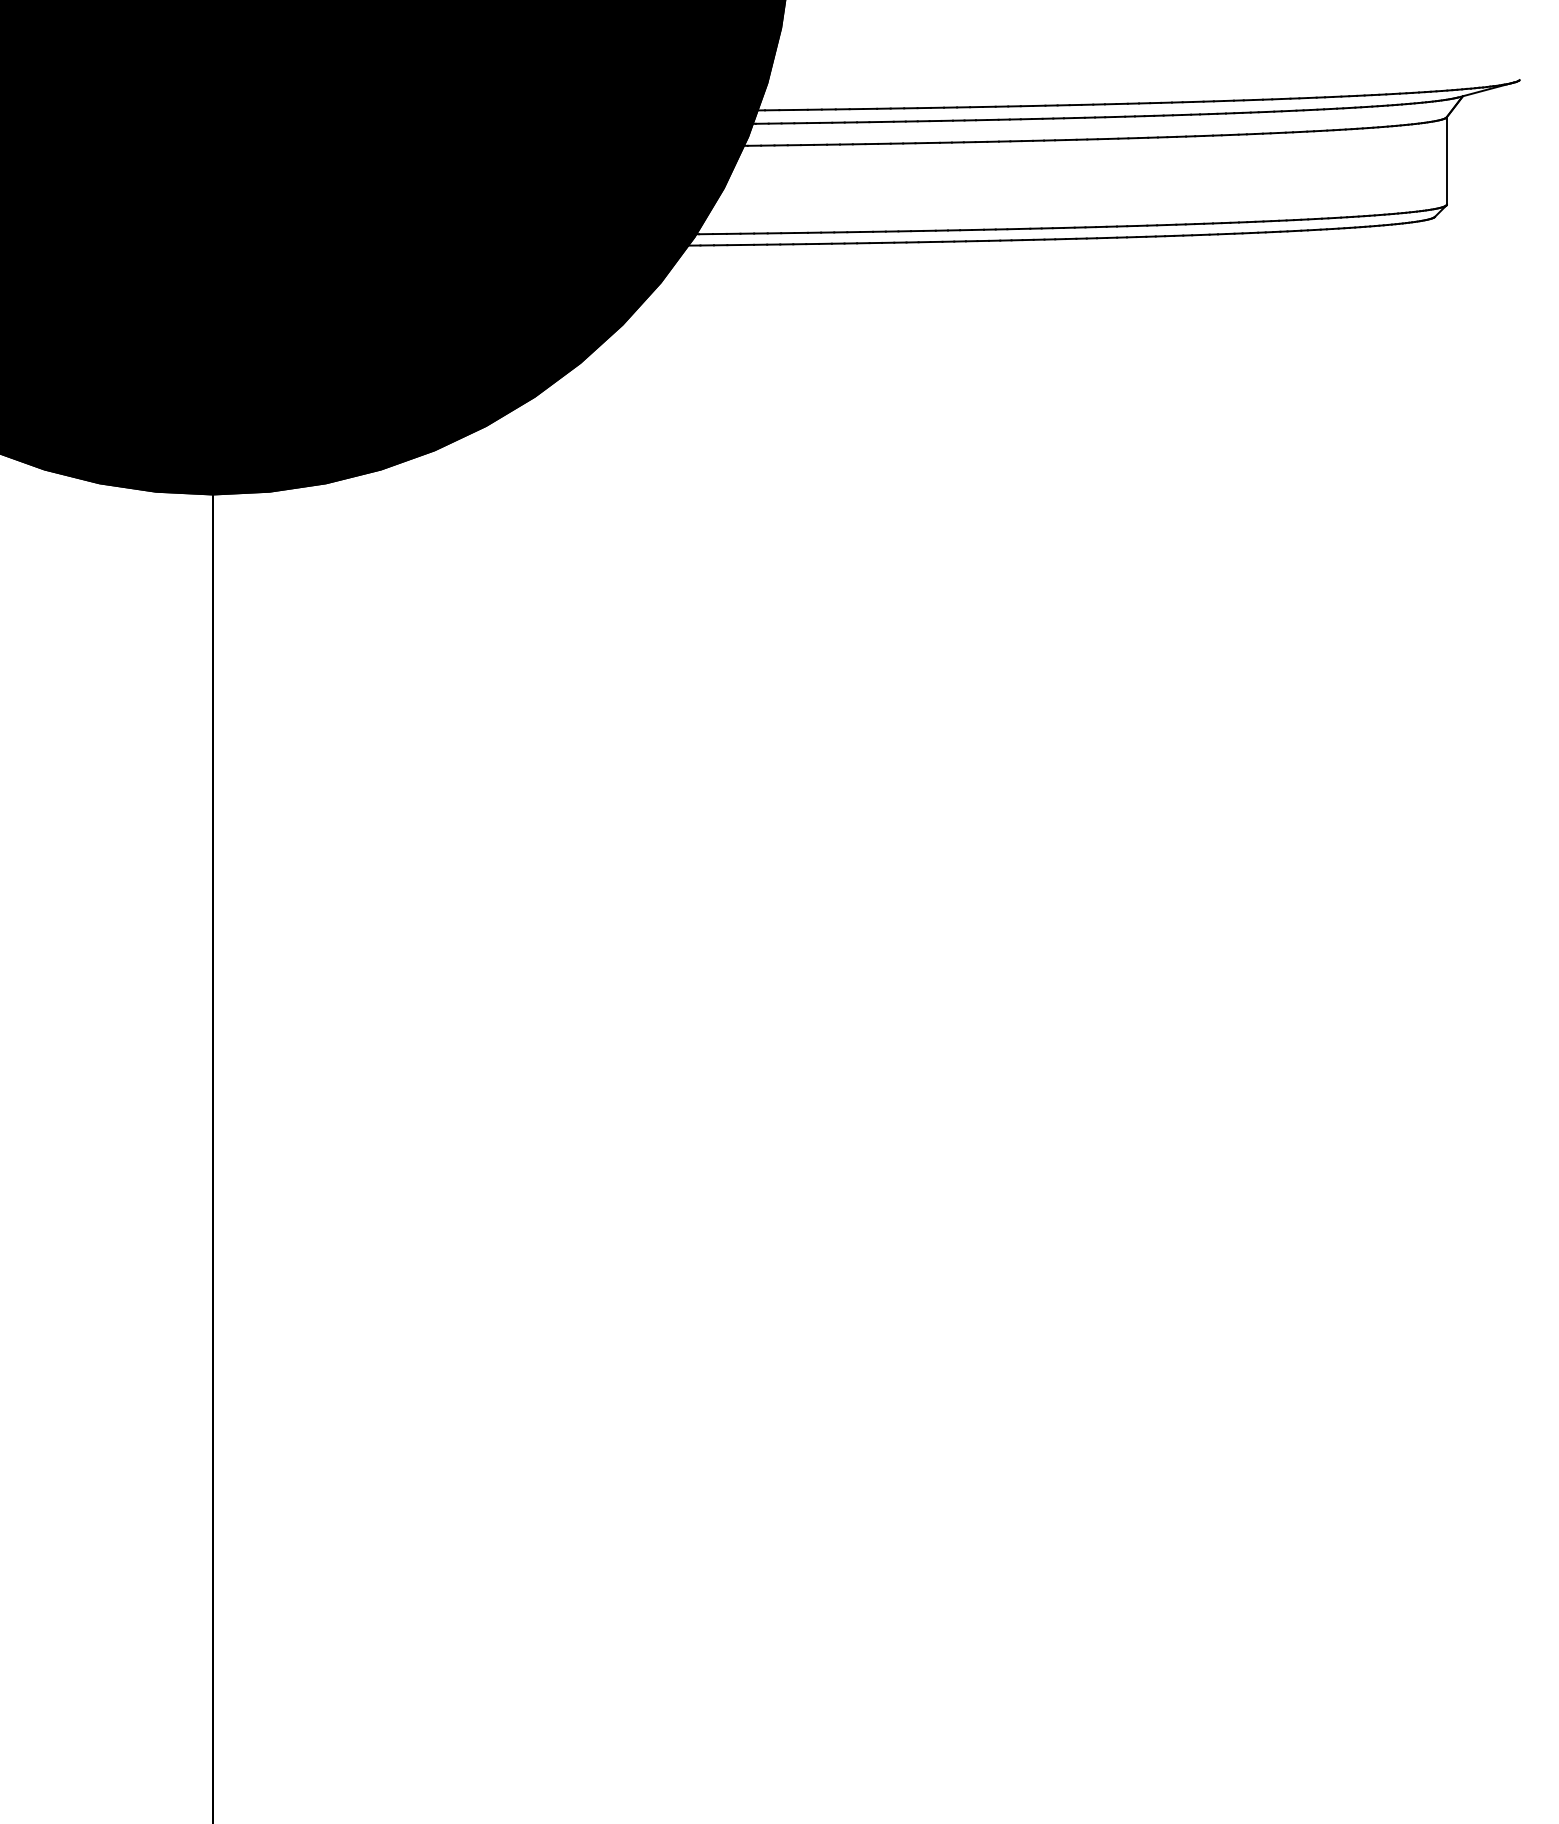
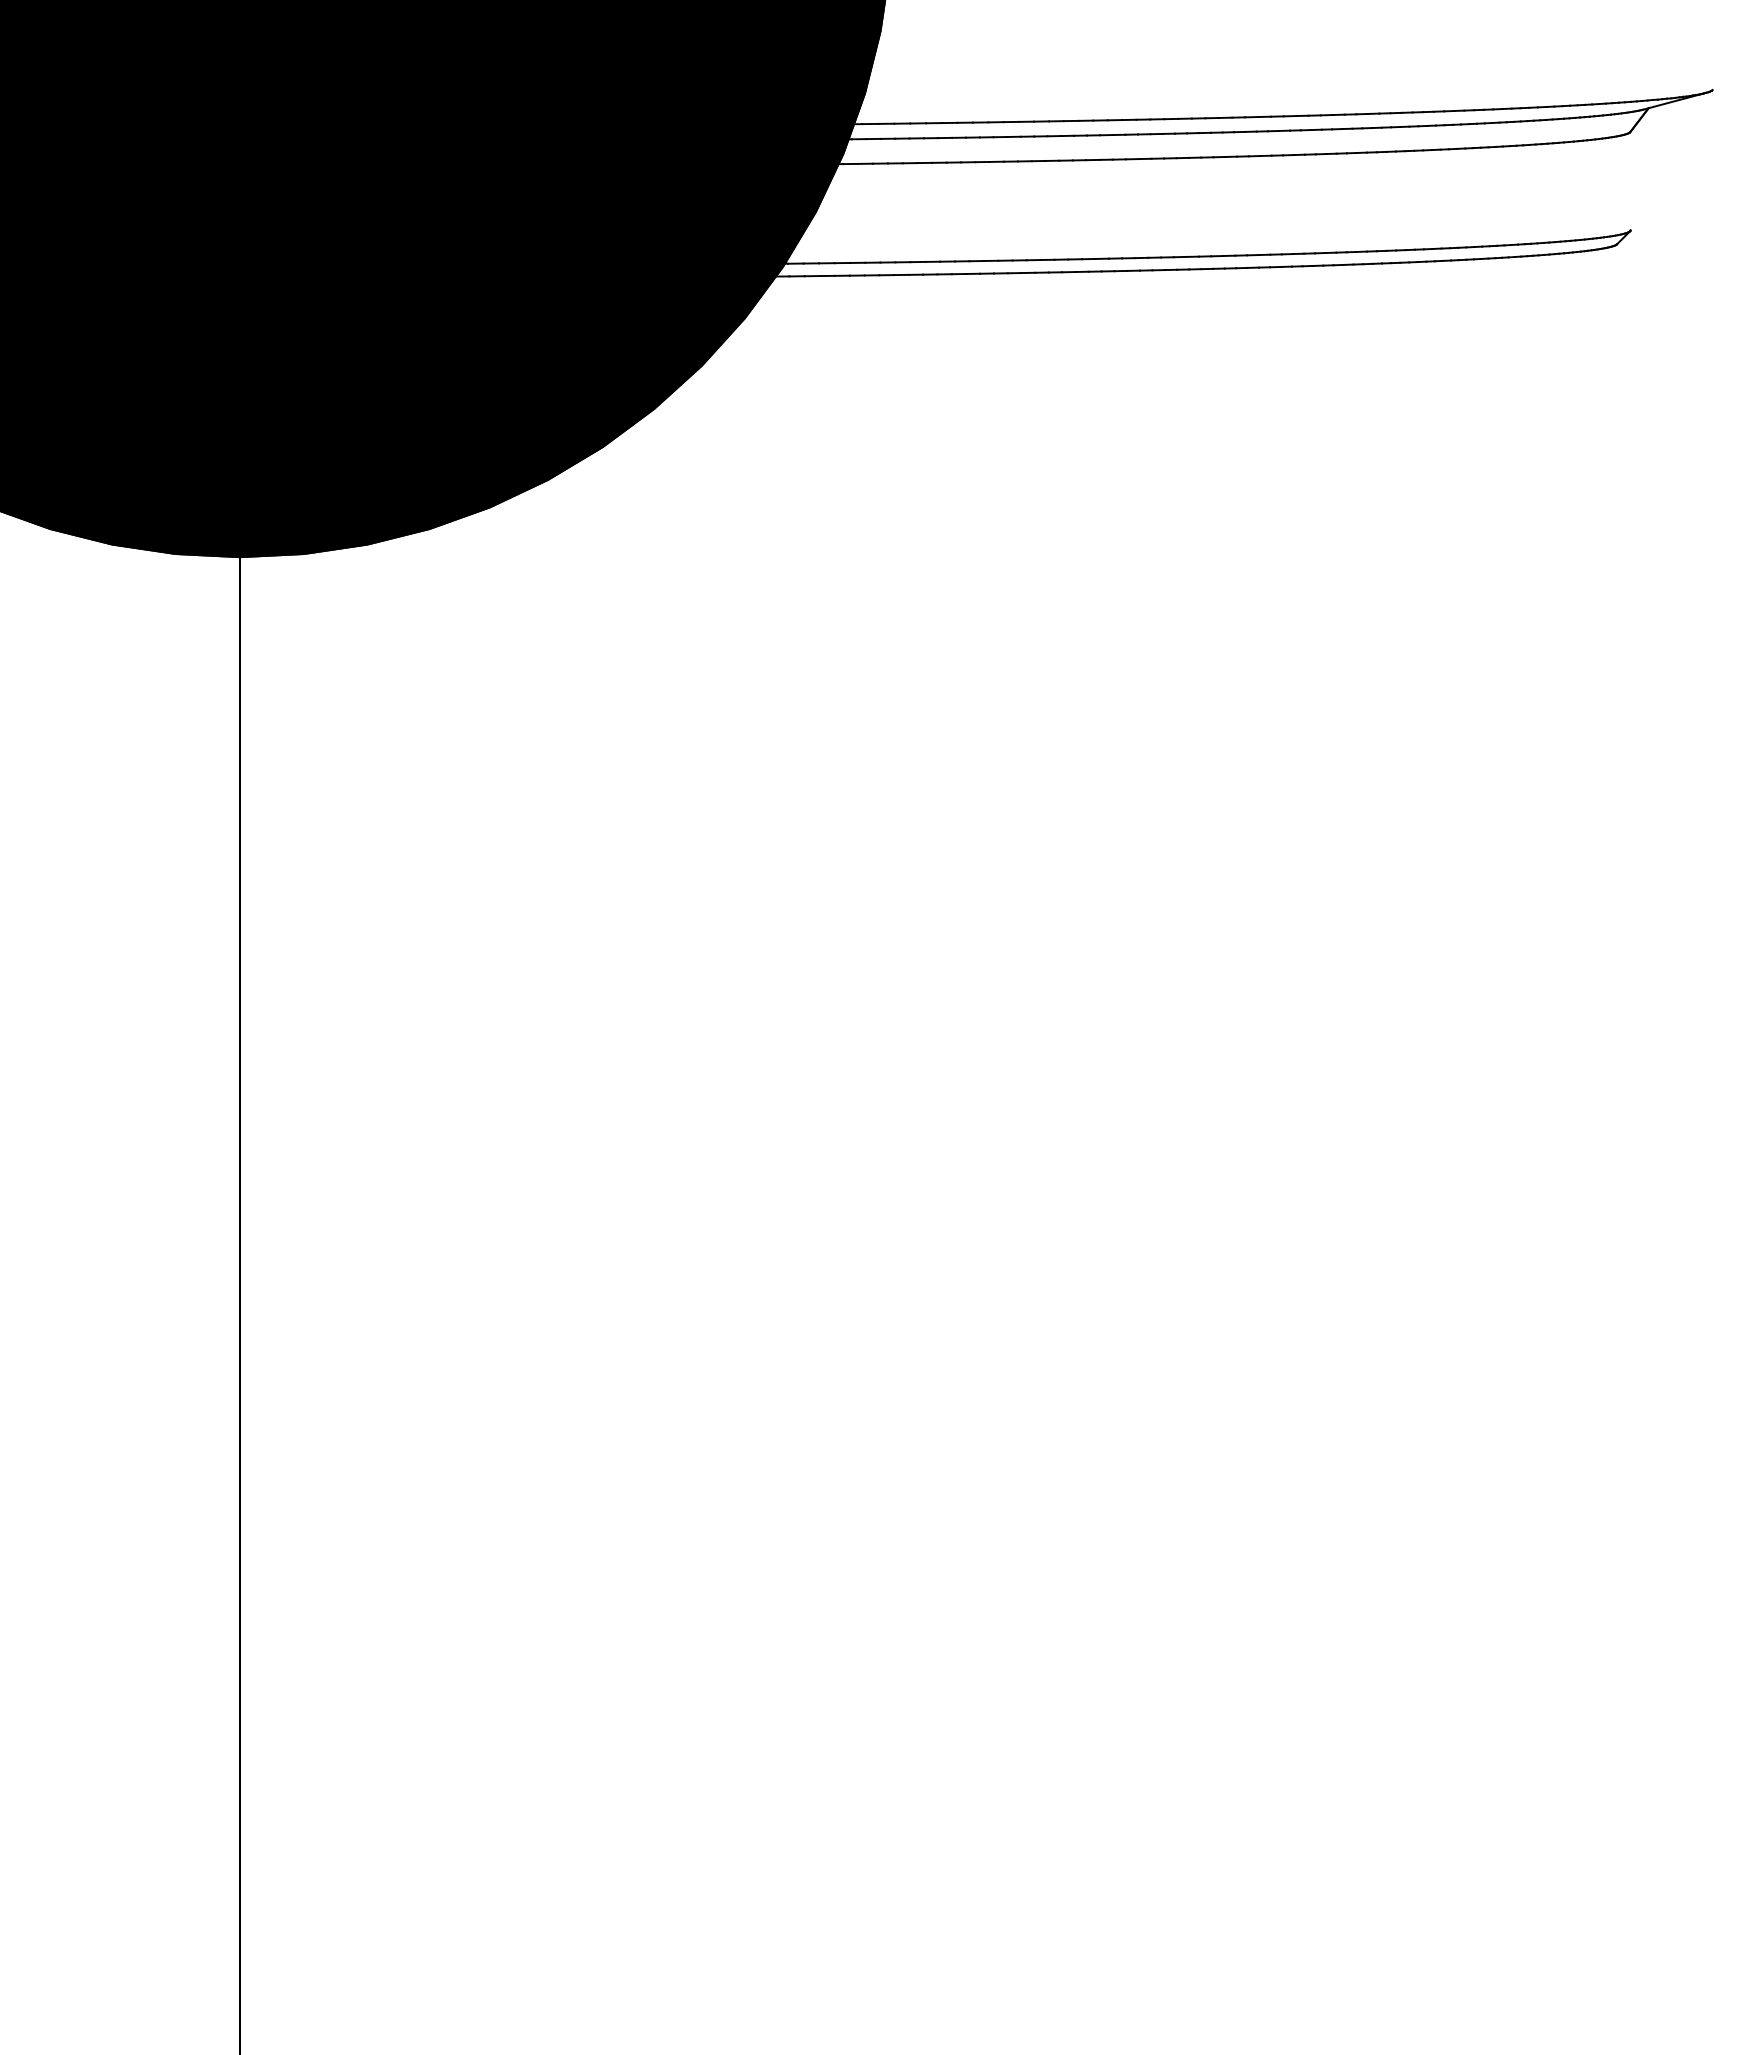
line: (1446, 160) -> (1630, 180), removed

